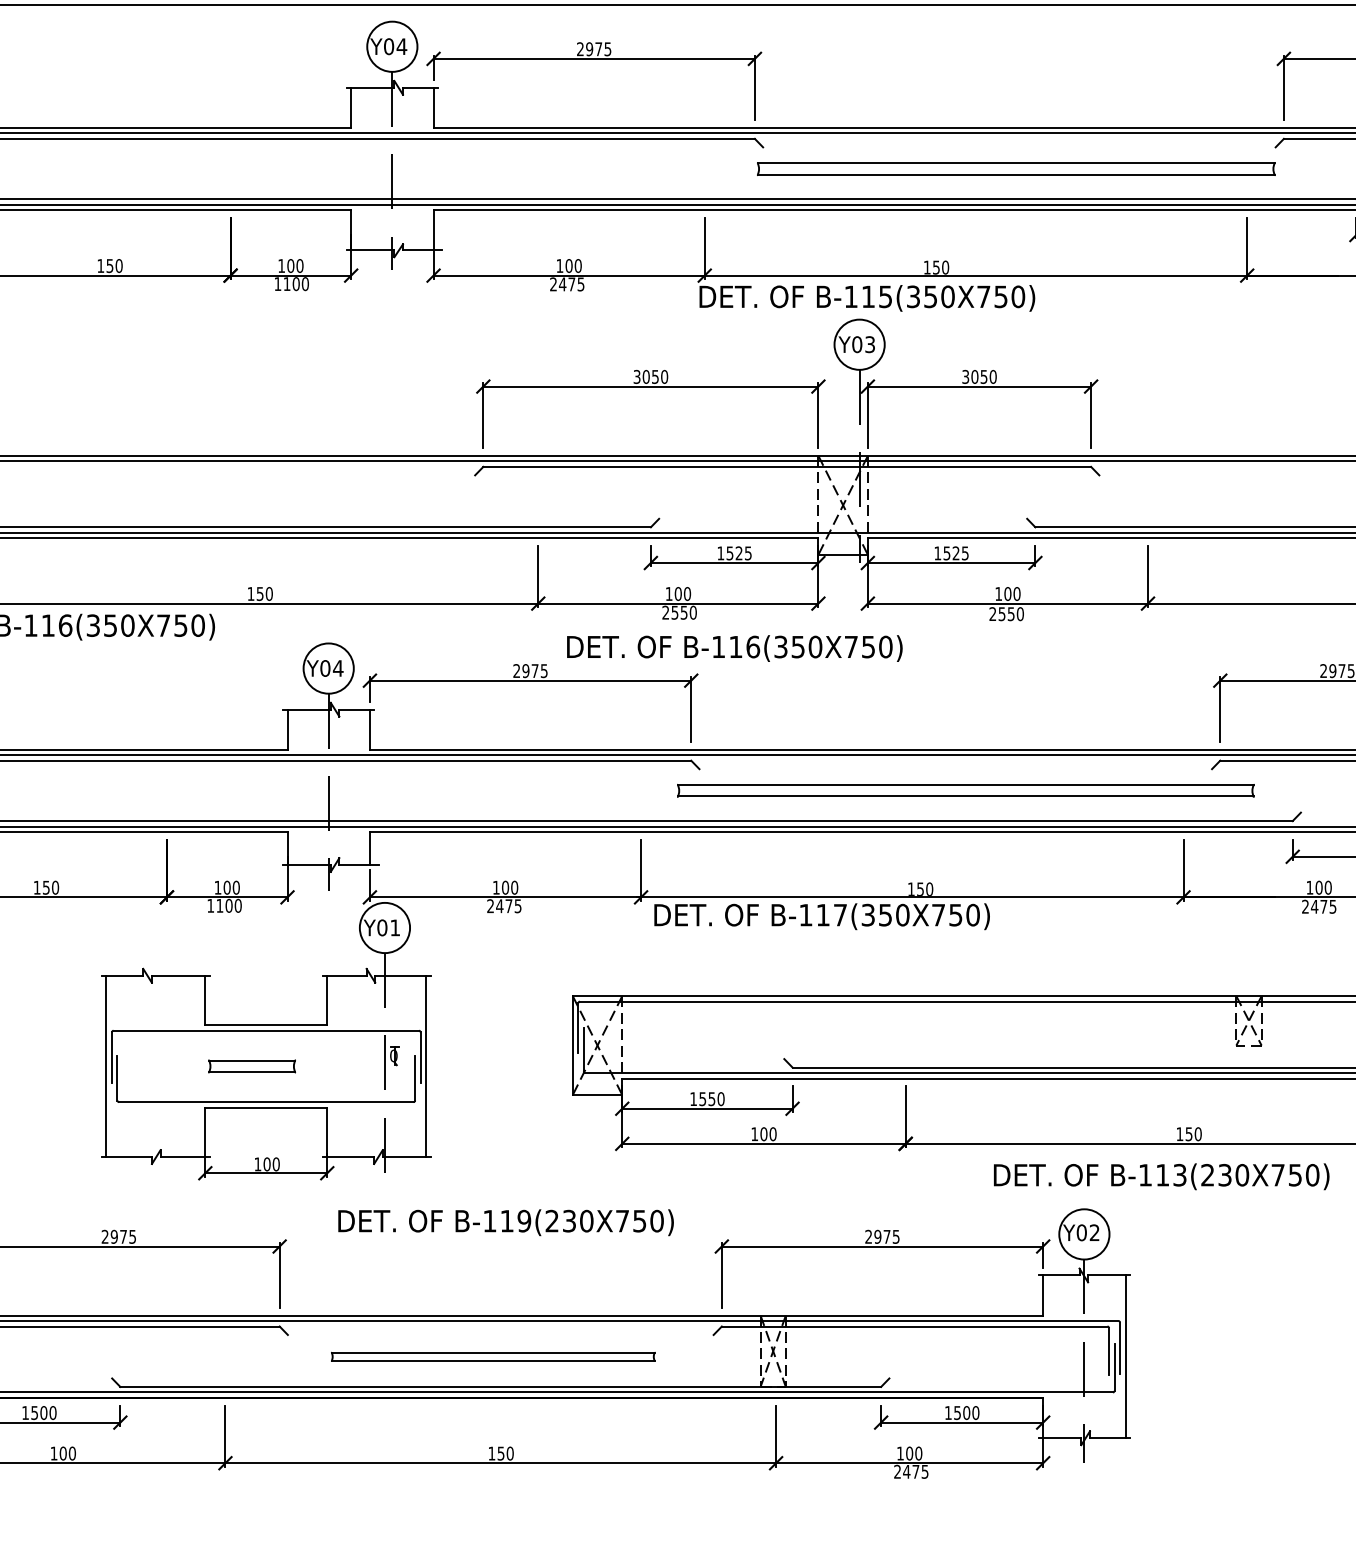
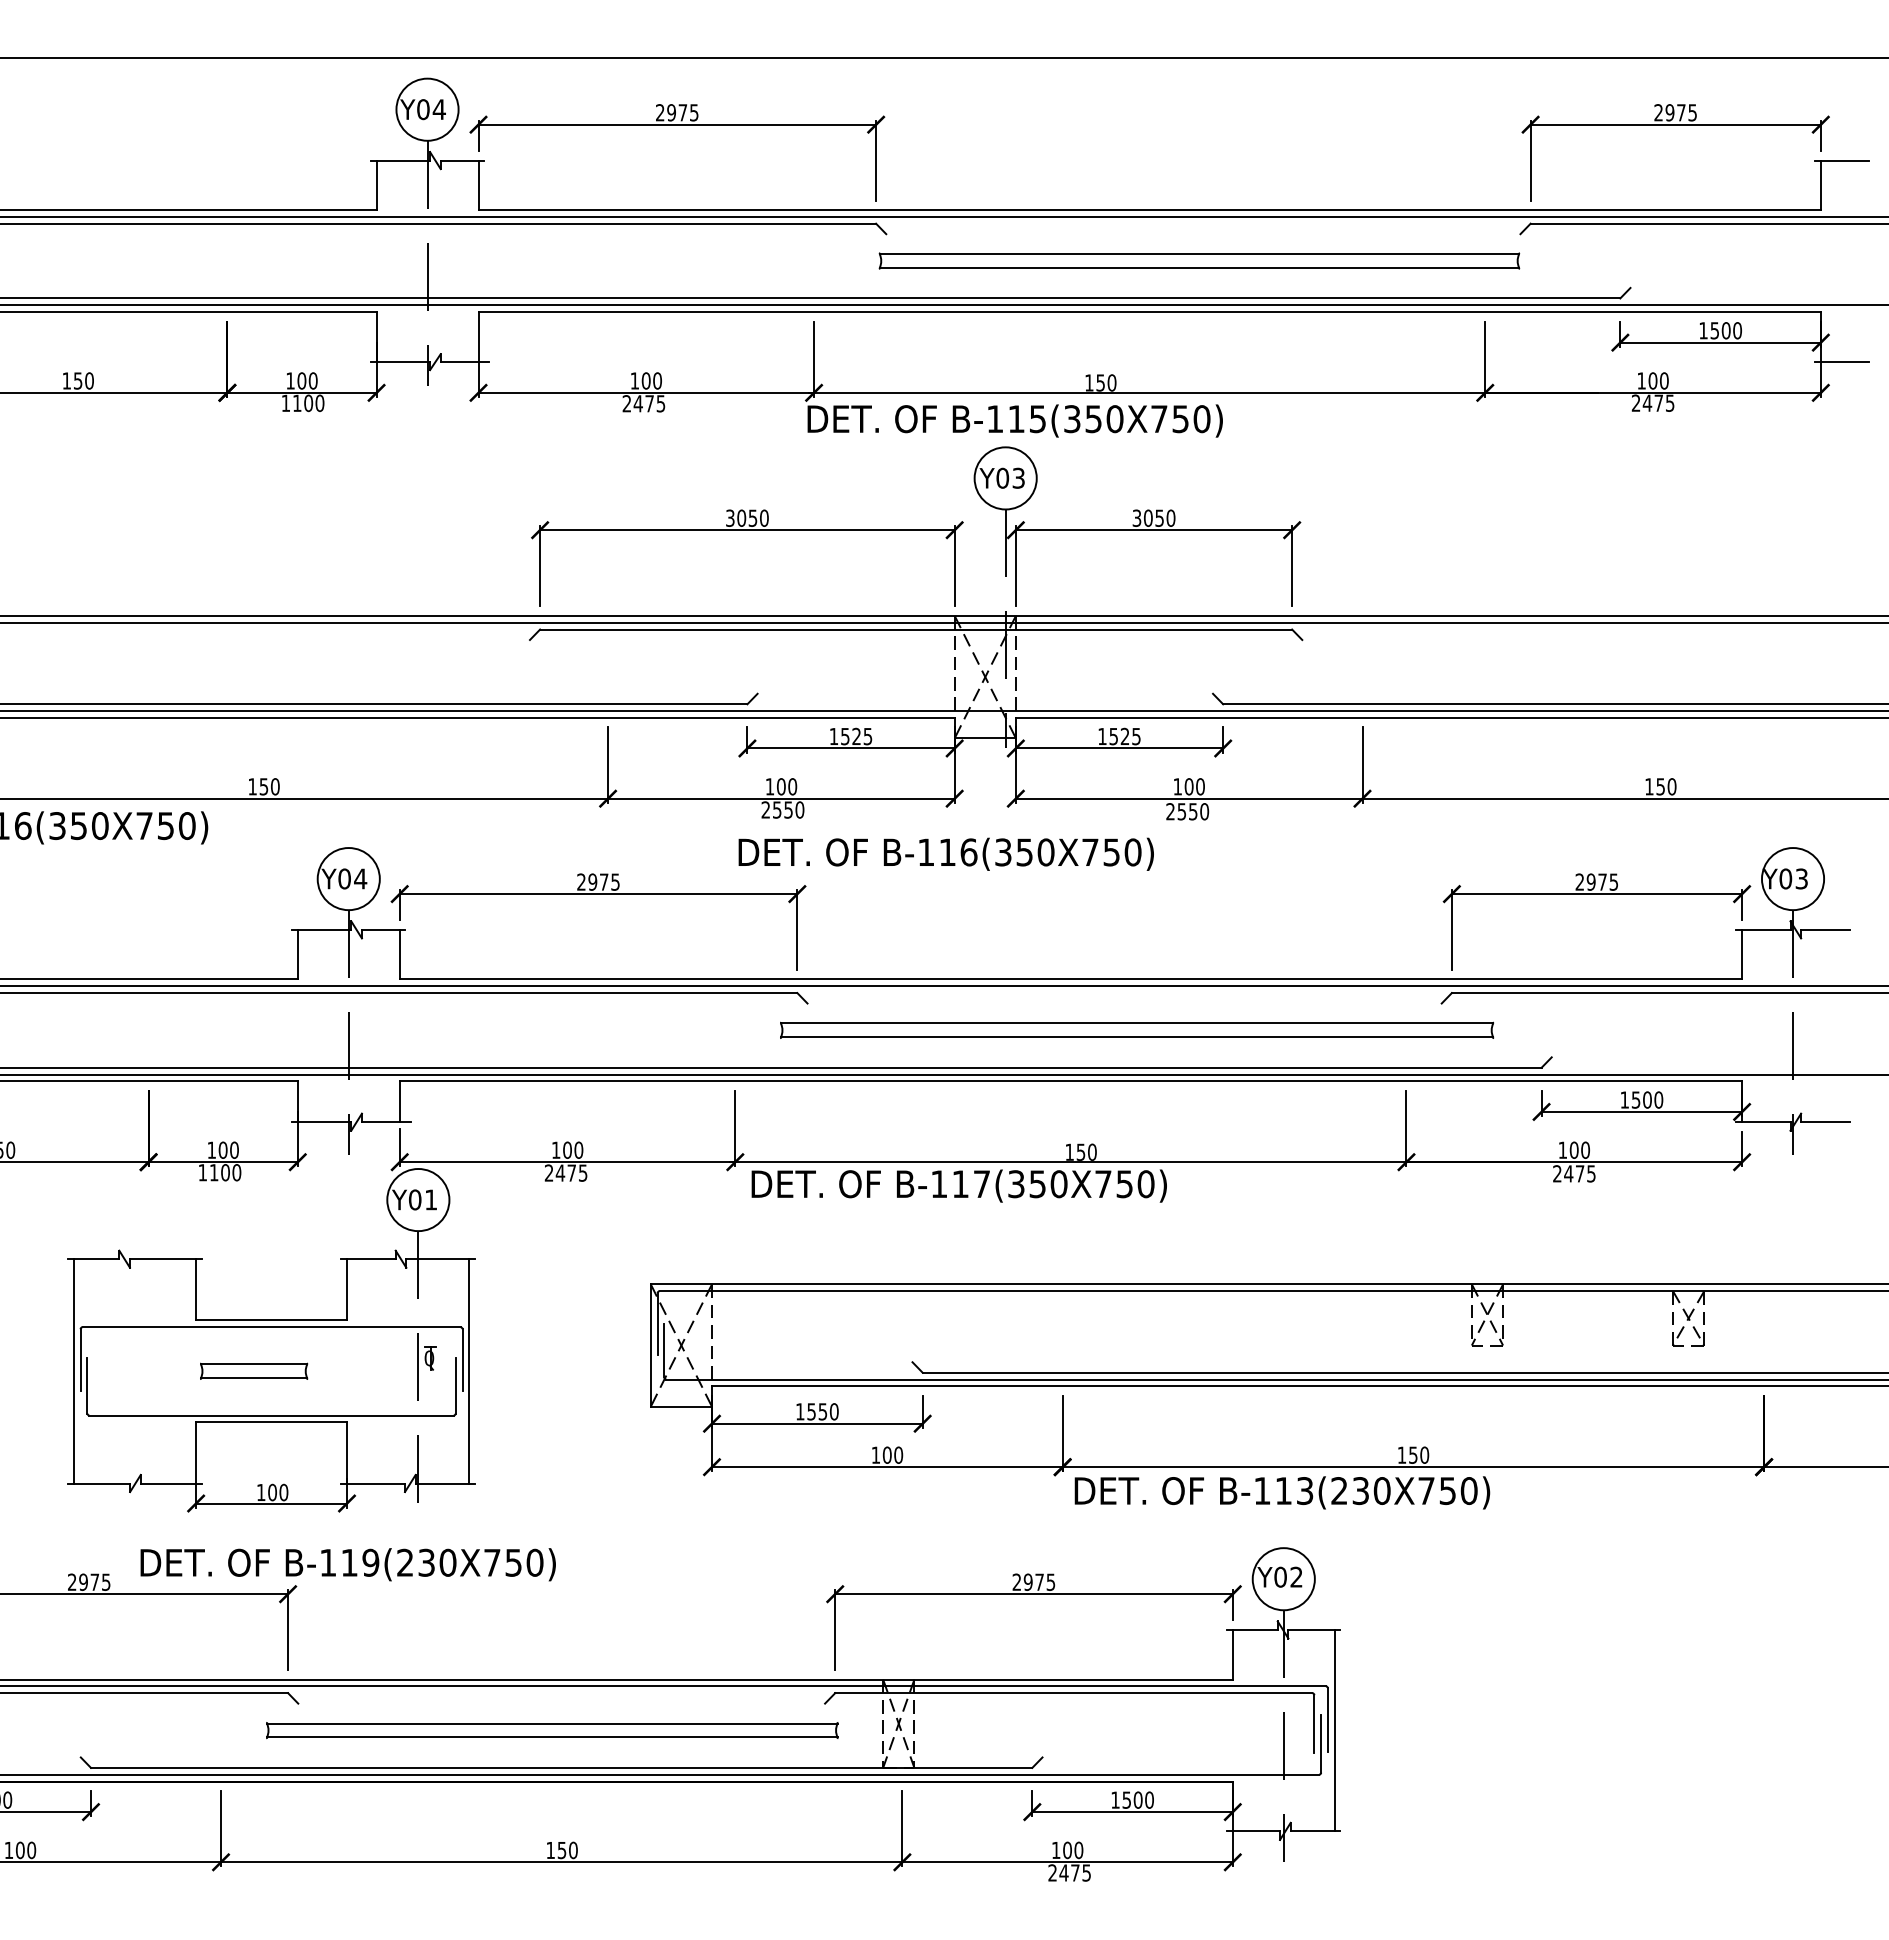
text: (734, 647) -> (945, 853), moved
text: (1161, 1176) -> (1282, 1492), moved
text: (505, 1222) -> (347, 1564), moved
part: (493, 1356) -> (552, 1730), size x1.43

